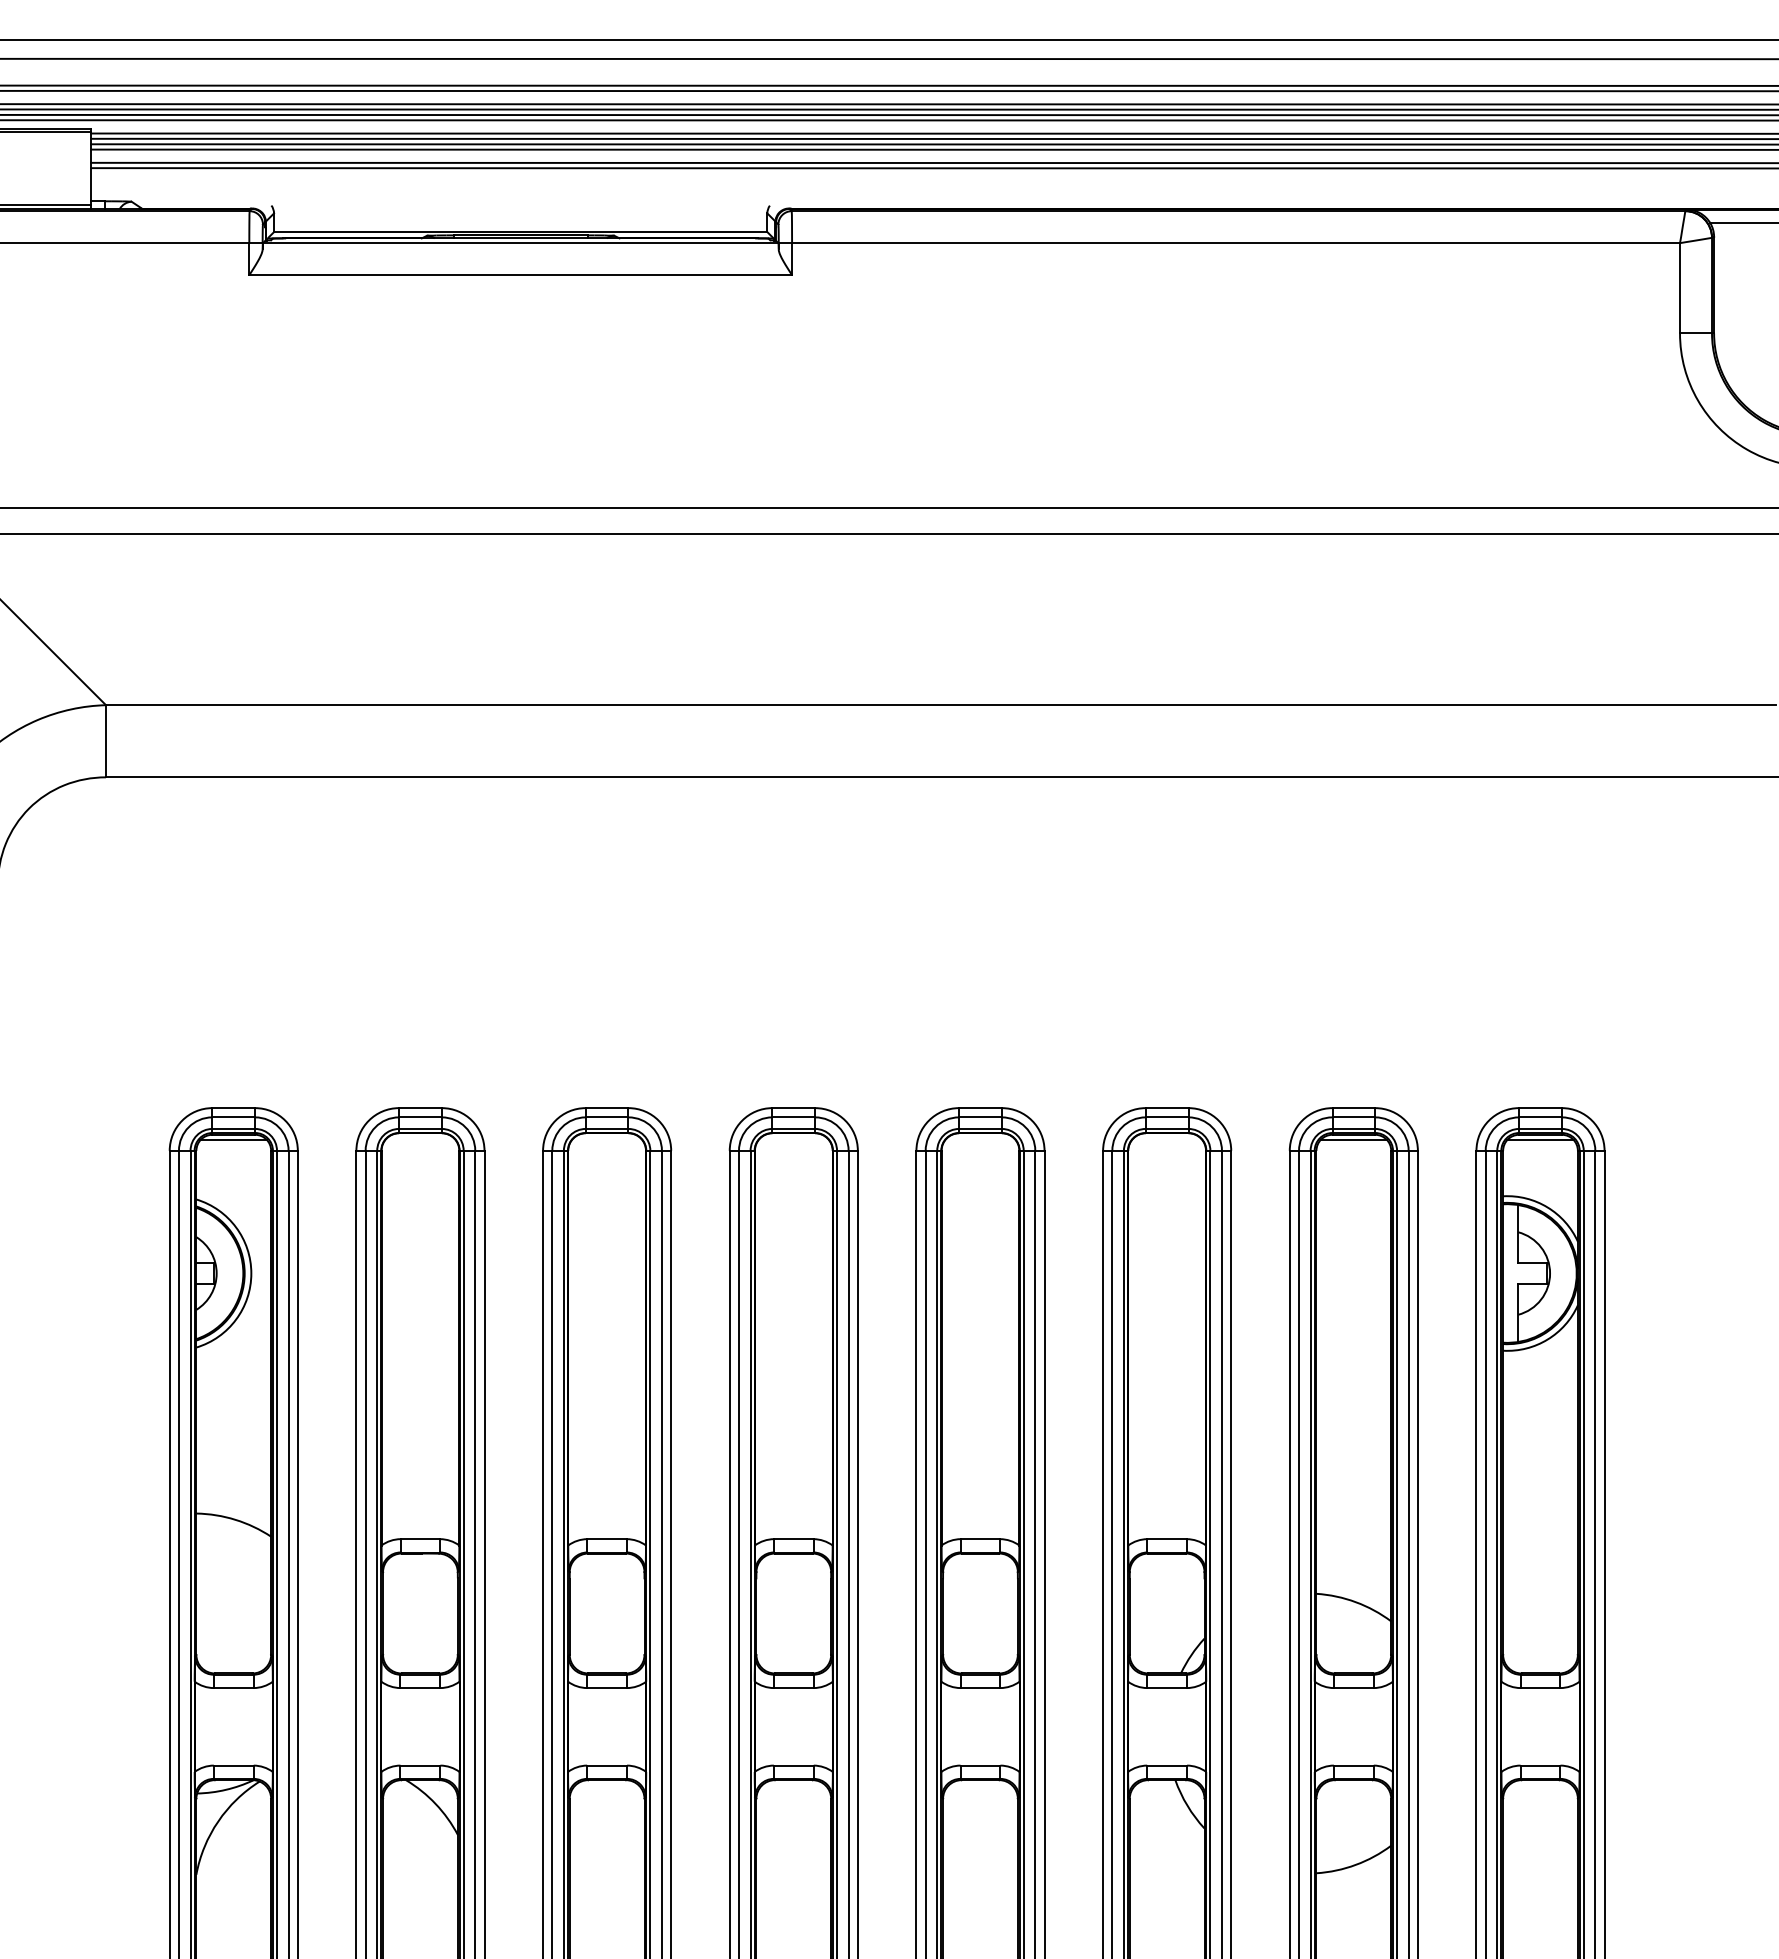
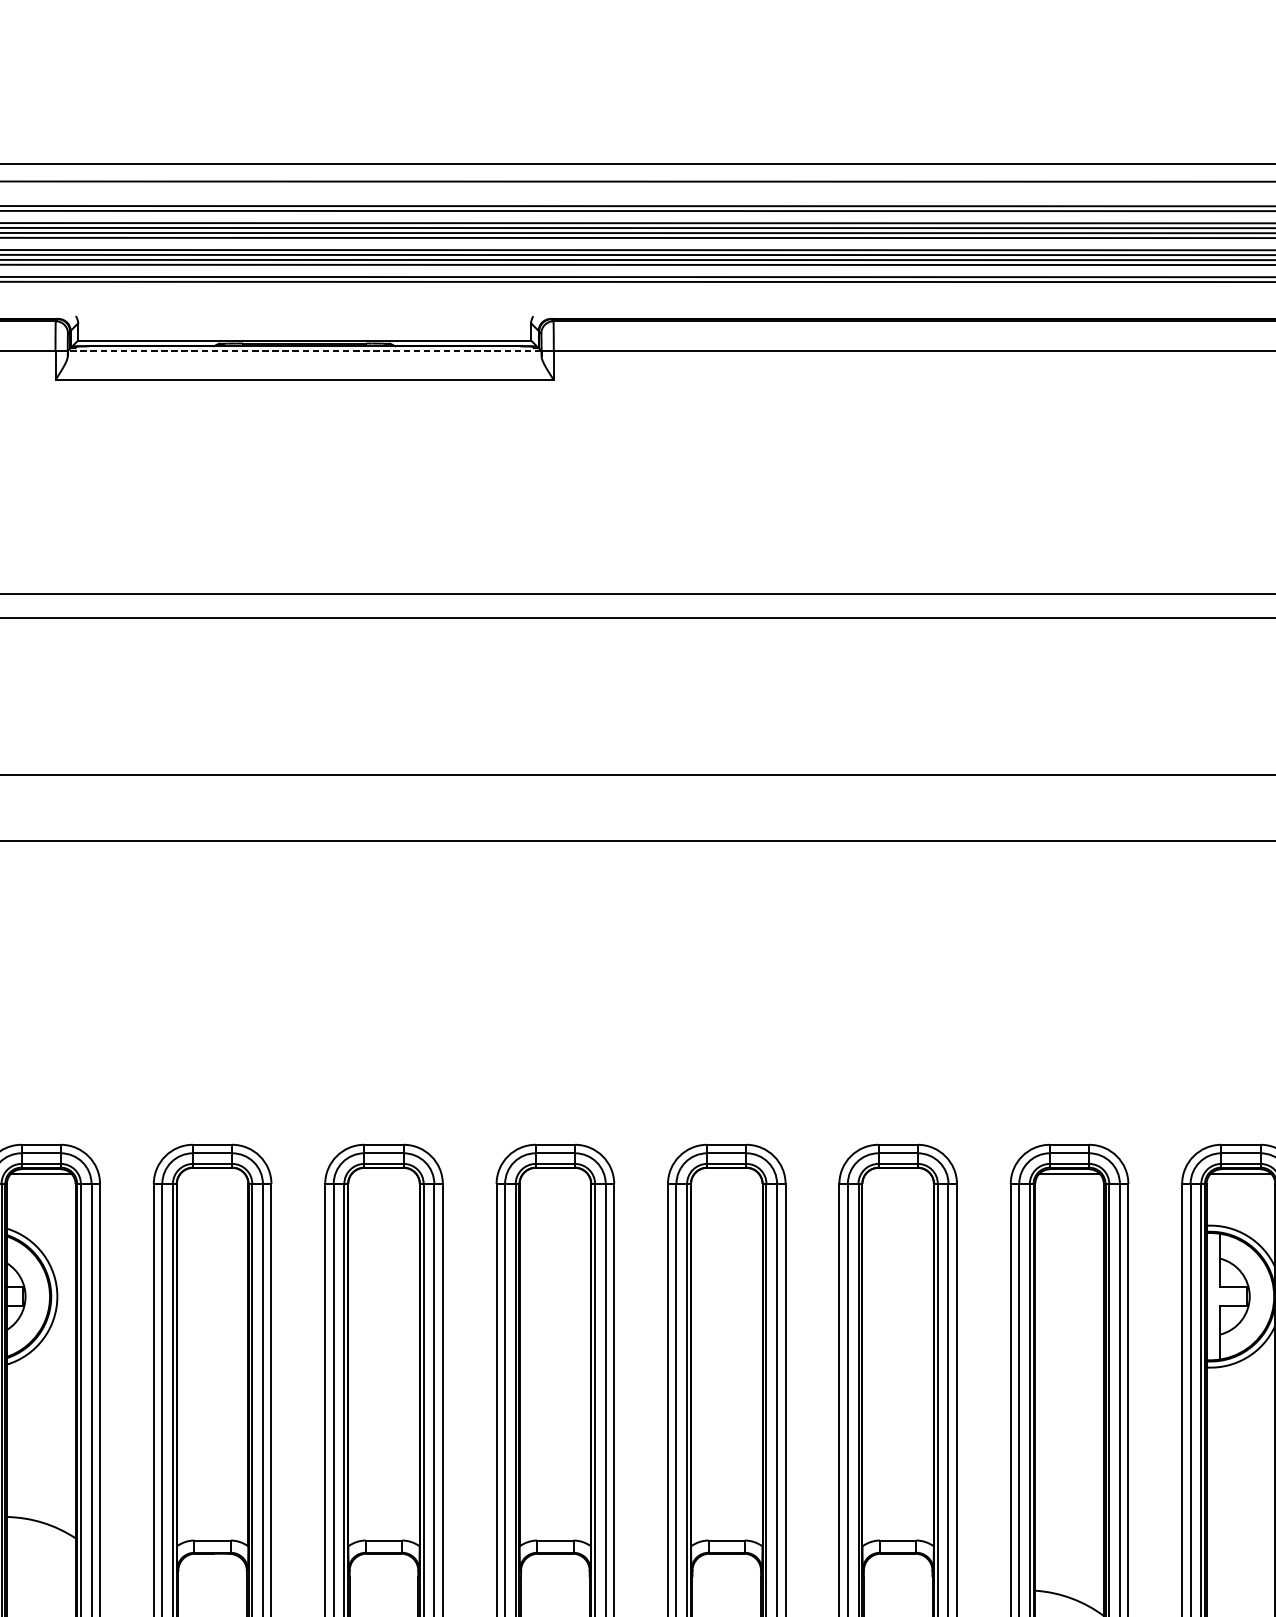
line: (520, 243) -> (304, 350), solid -> dashed

